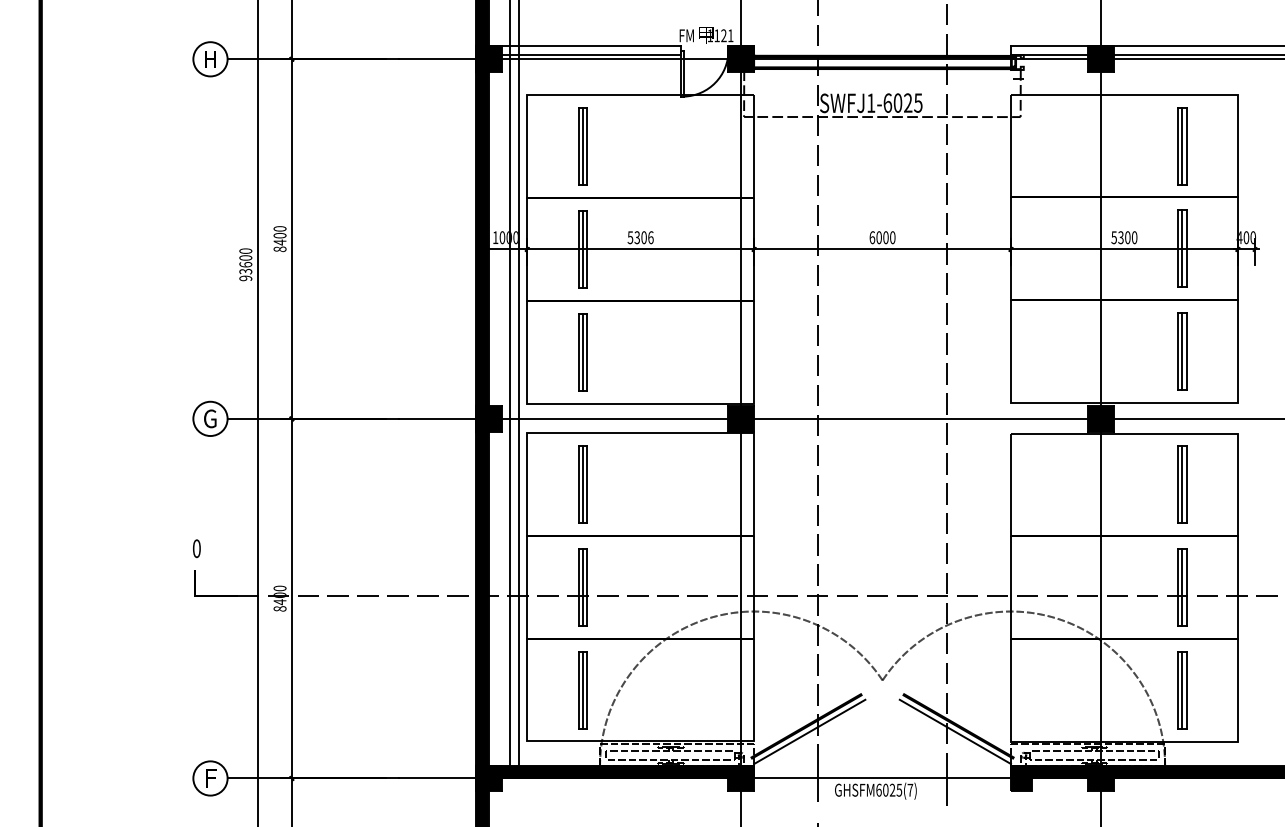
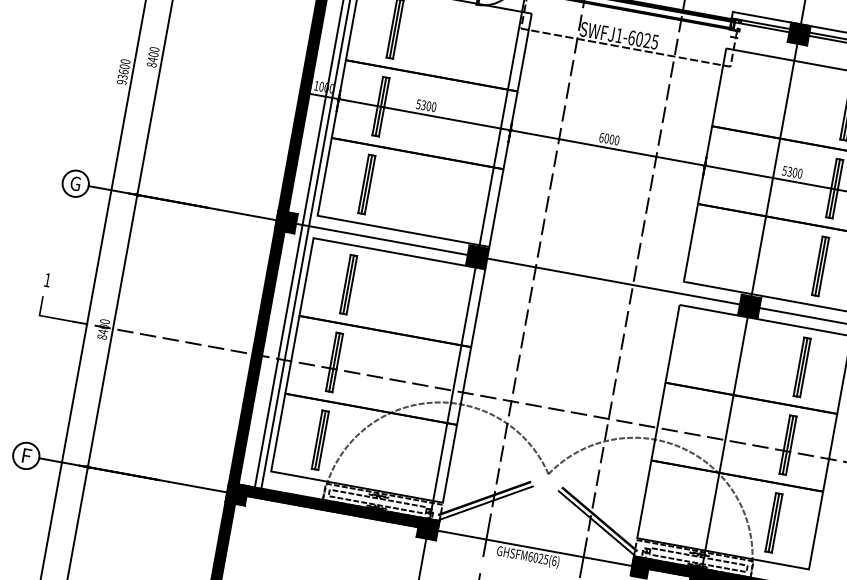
text: (650, 237) -> (433, 107), 5306 -> 5300
text: (196, 548) -> (47, 279), 0 -> 1
text: (910, 789) -> (554, 560), GHSFM6025(7) -> GHSFM6025(6)

